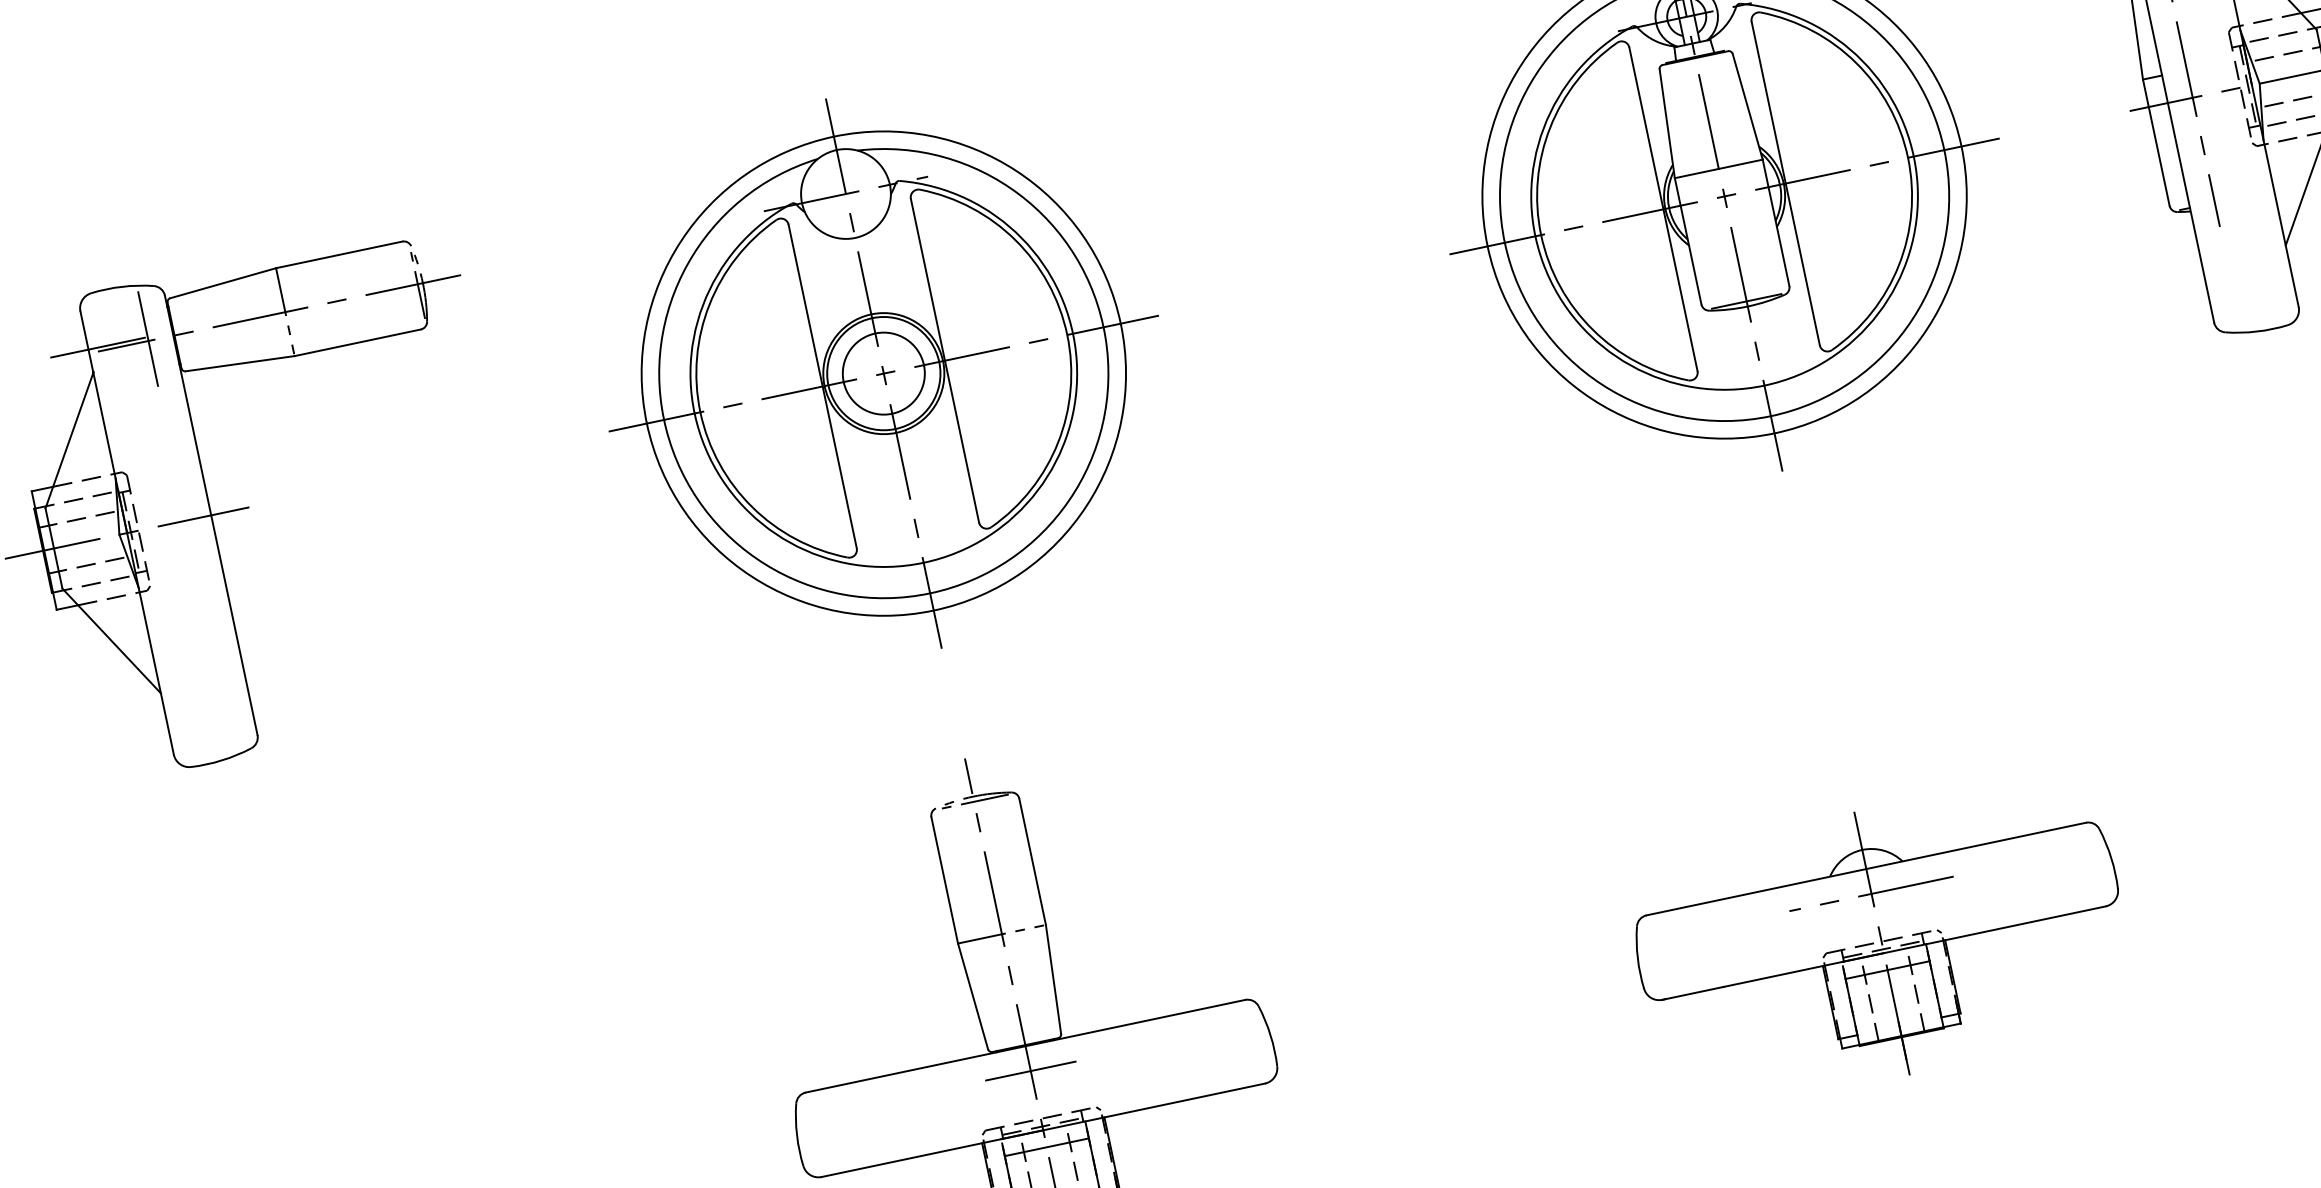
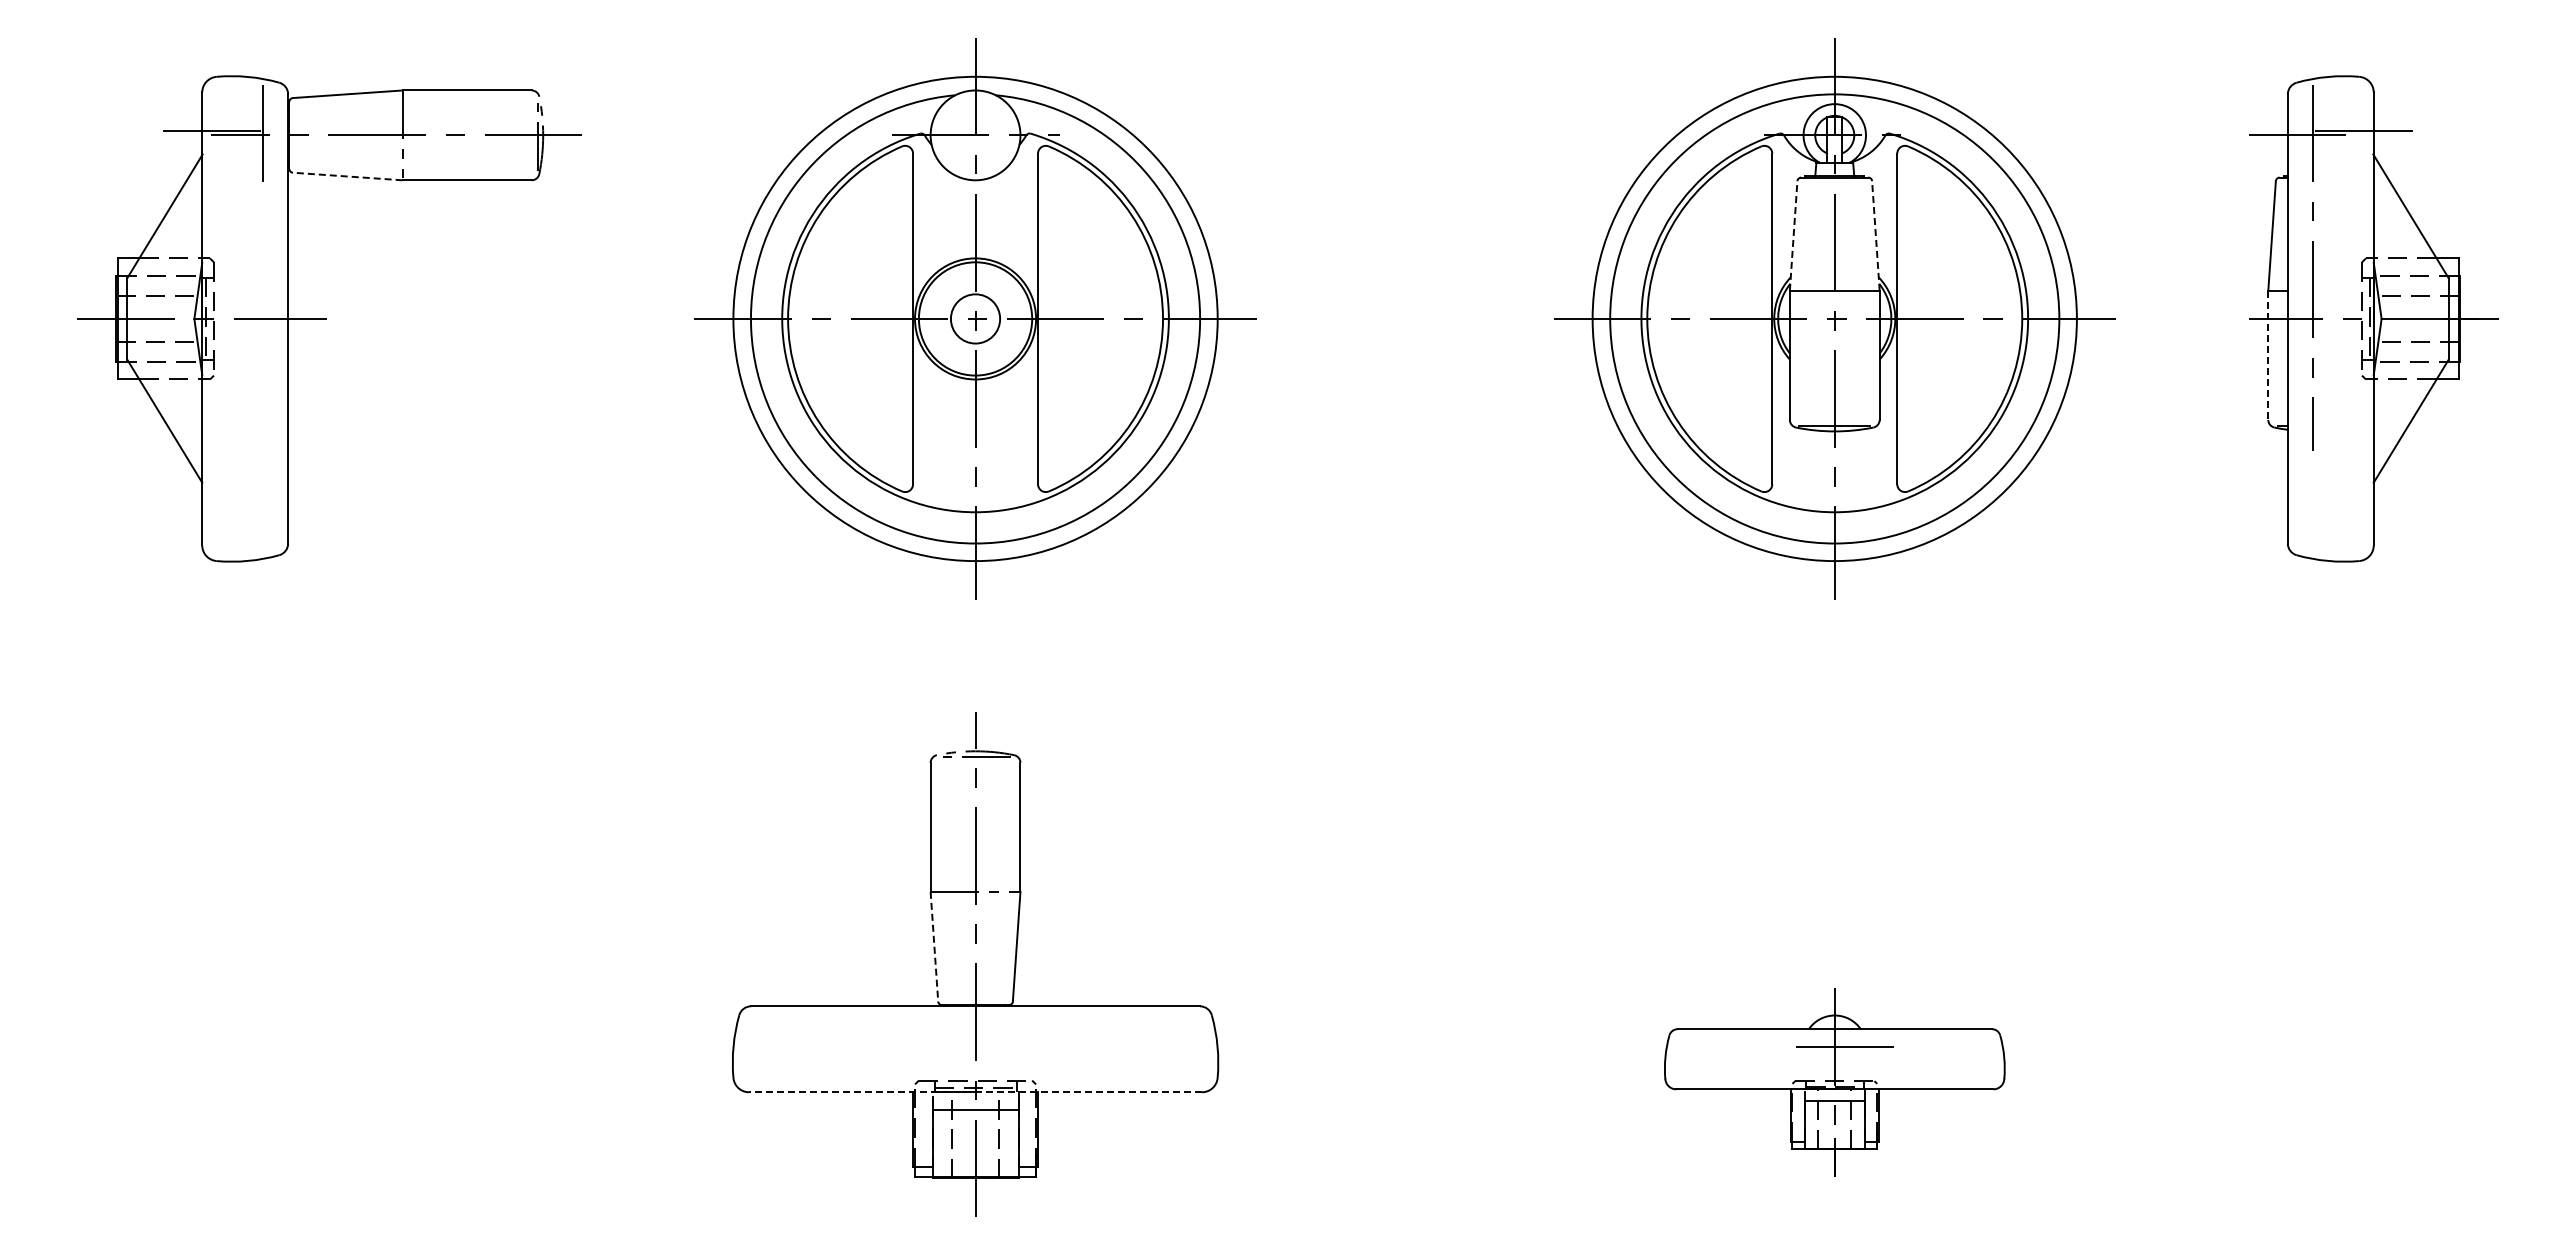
line: (1747, 107) -> (1875, 236), solid -> dashed
line: (1667, 124) -> (1793, 236), solid -> dashed
line: (2156, 142) -> (2268, 355), solid -> dashed
line: (239, 363) -> (347, 176), solid -> dashed
circle: (883, 373) -> (975, 318), size x0.6
part: (1881, 943) -> (1834, 1082), size x0.7
line: (973, 996) -> (934, 946), solid -> dashed
line: (1030, 1070) -> (975, 1031), removed
line: (1043, 1130) -> (975, 1092), solid -> dashed

